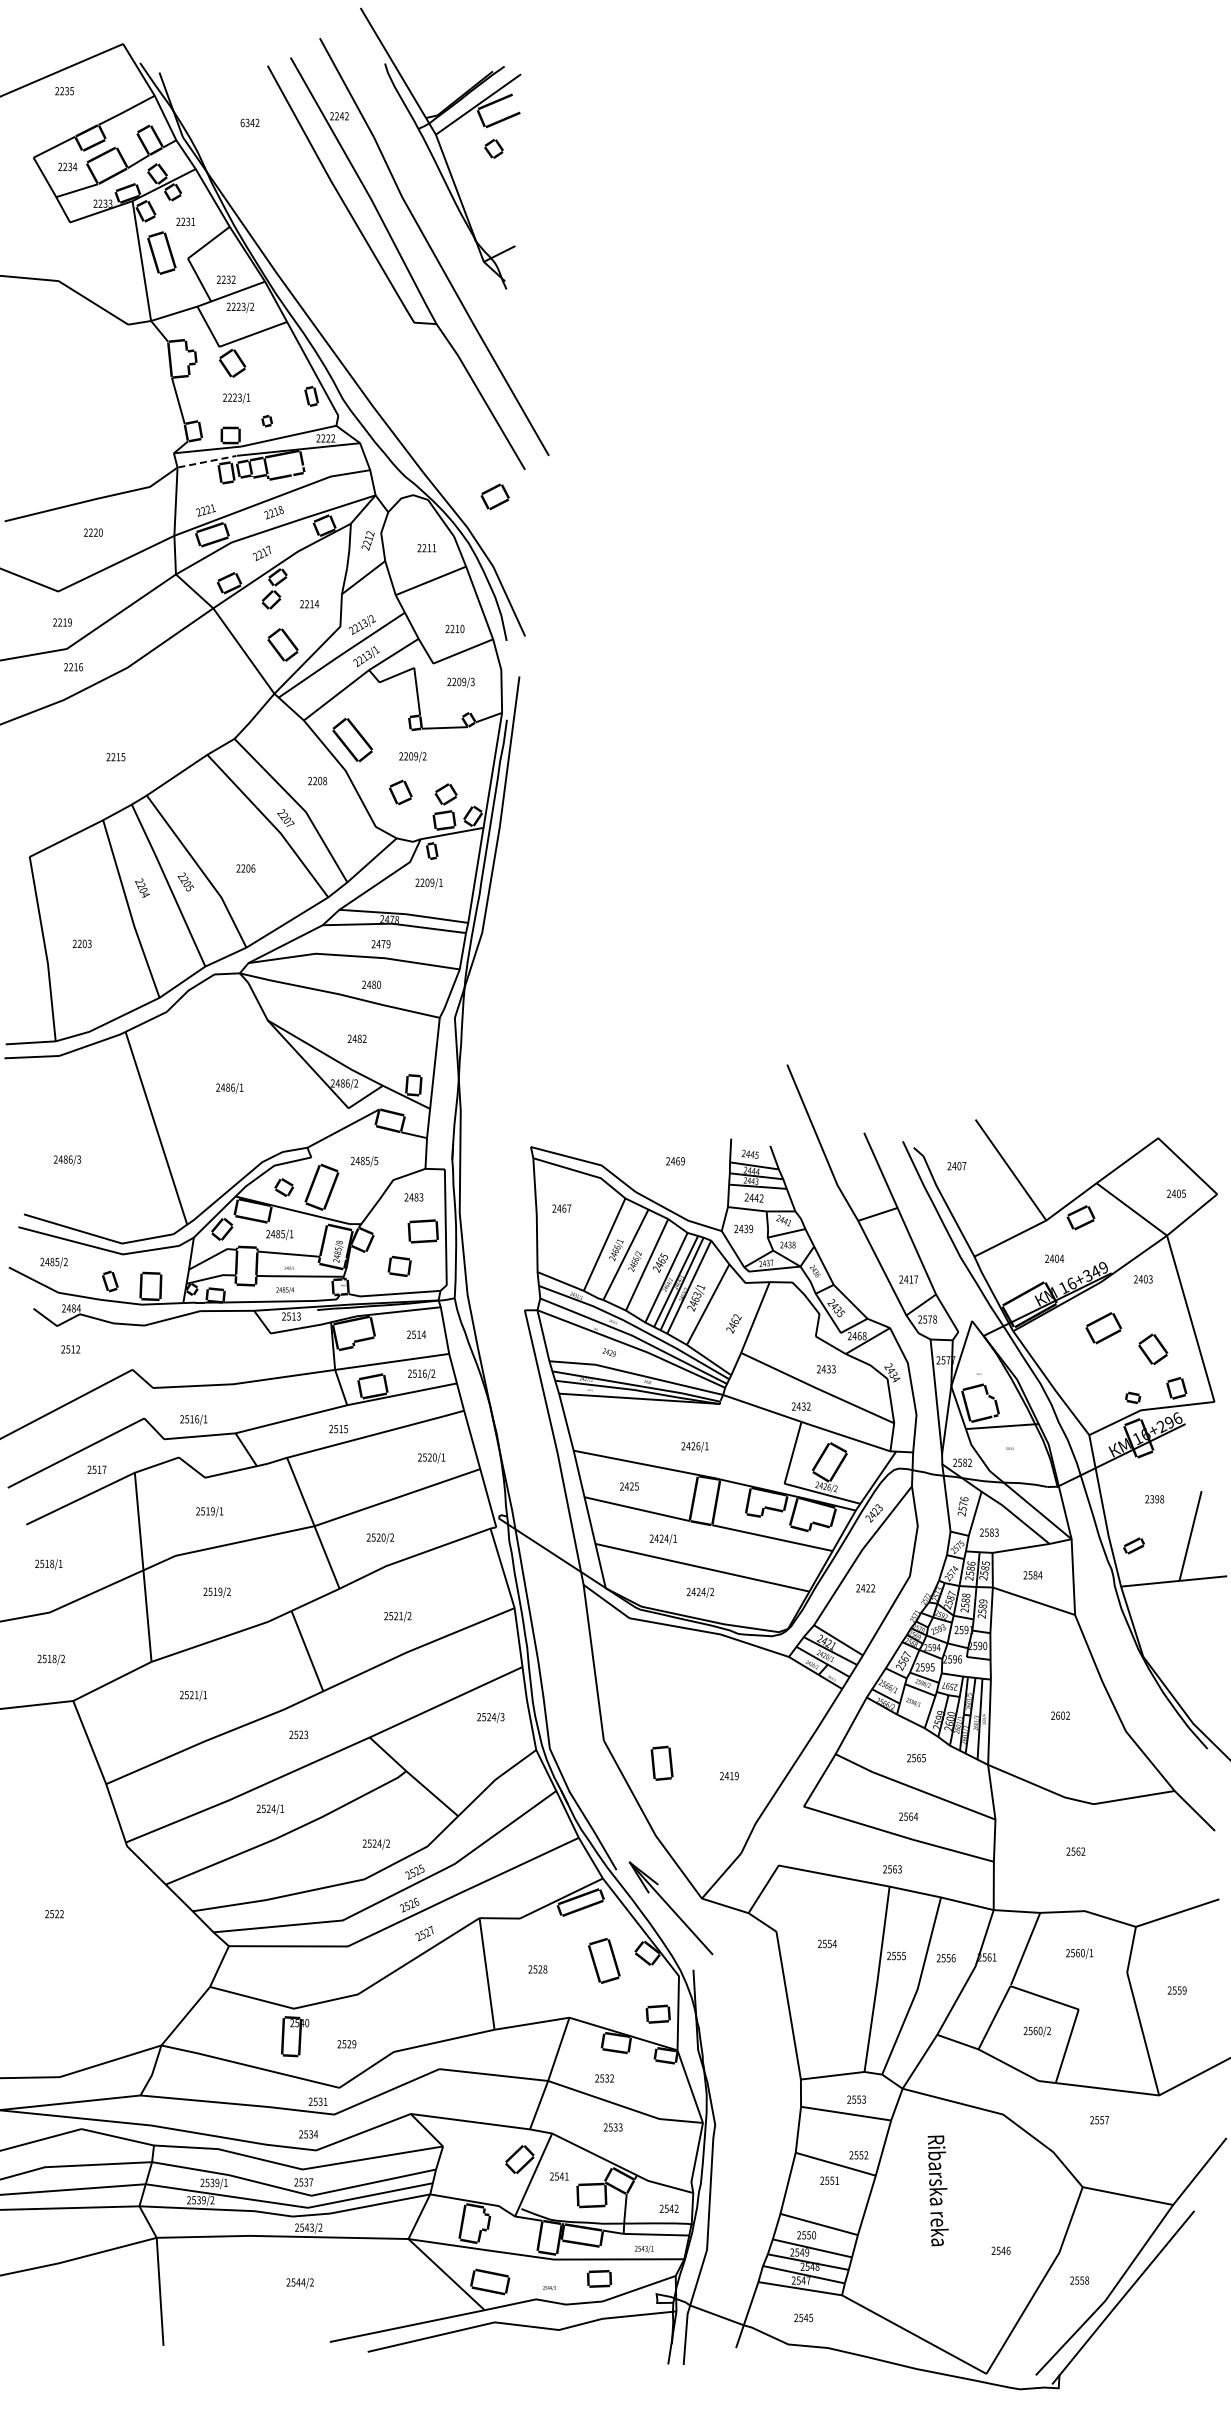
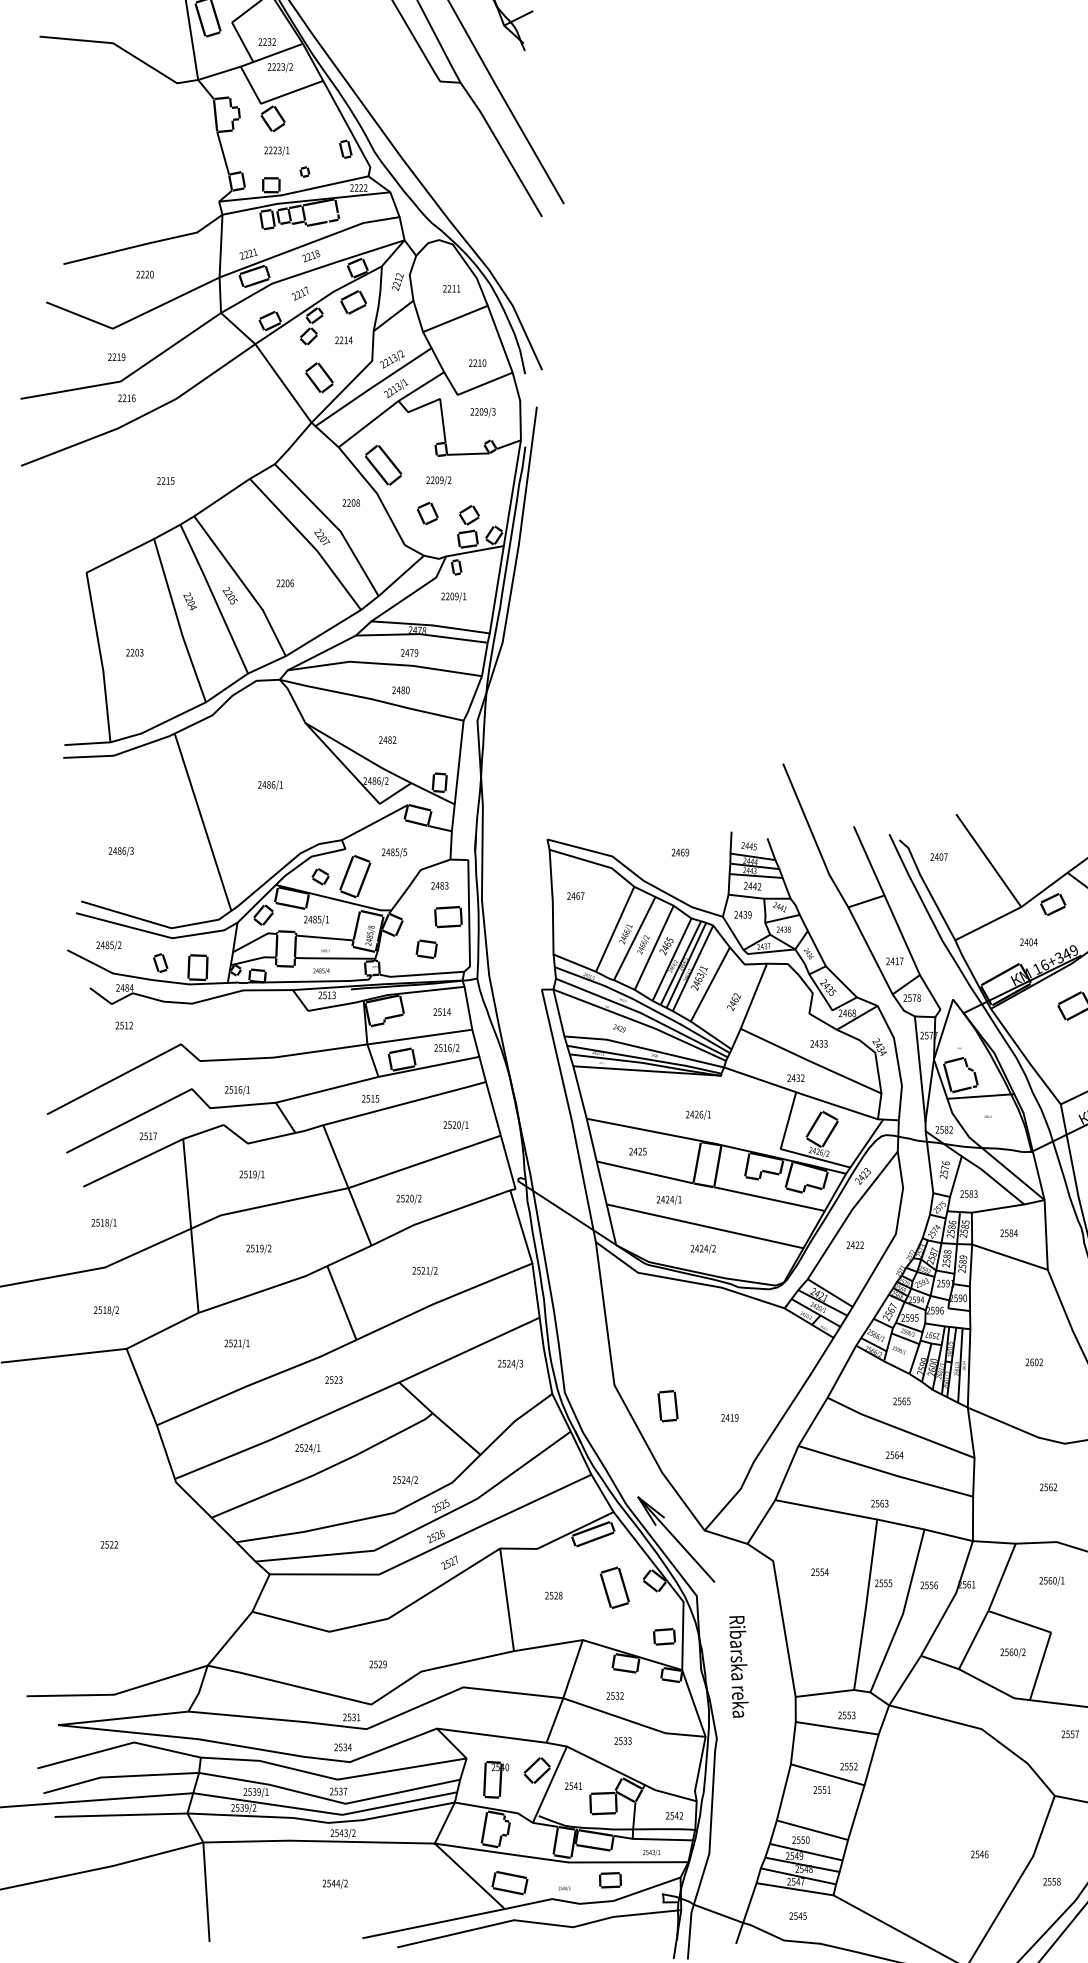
line: (207, 461) -> (250, 209), dashed -> solid
part: (494, 496) -> (353, 302), moved
line: (791, 1835) -> (787, 1472), added
line: (654, 1919) -> (661, 1549), added
text: (295, 2036) -> (496, 1779), moved
text: (937, 2190) -> (738, 1666), moved

